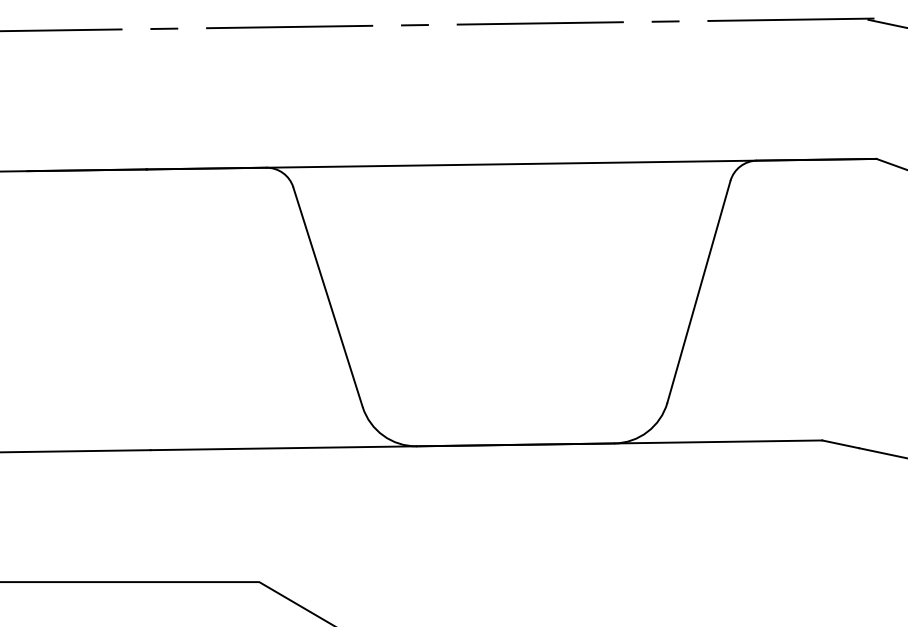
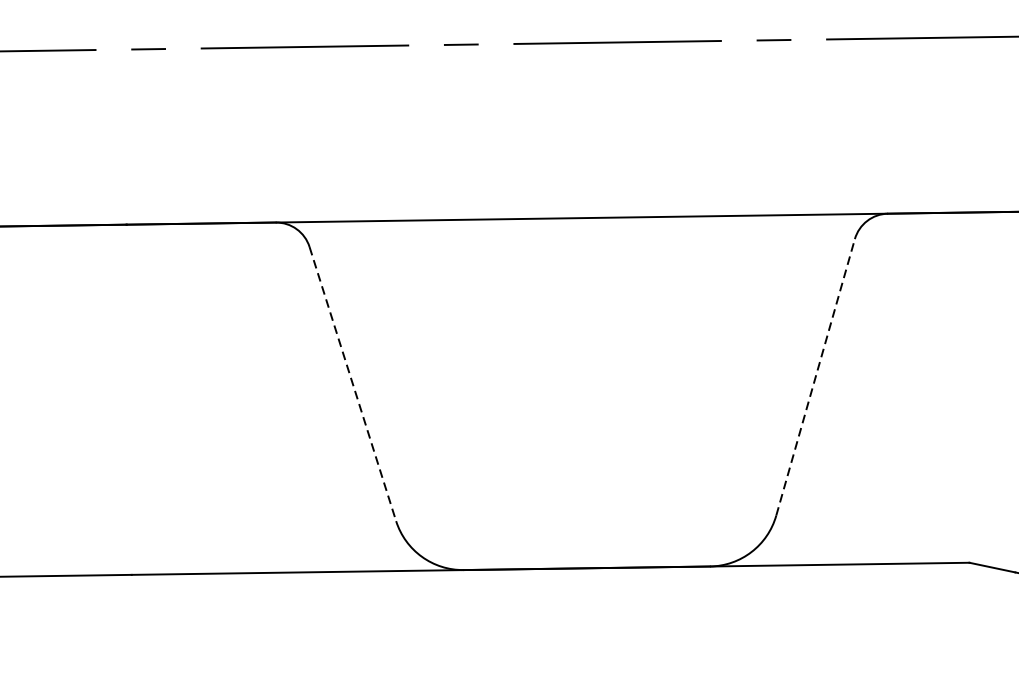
line: (699, 291) -> (816, 376), solid -> dashed
line: (328, 297) -> (353, 384), solid -> dashed

